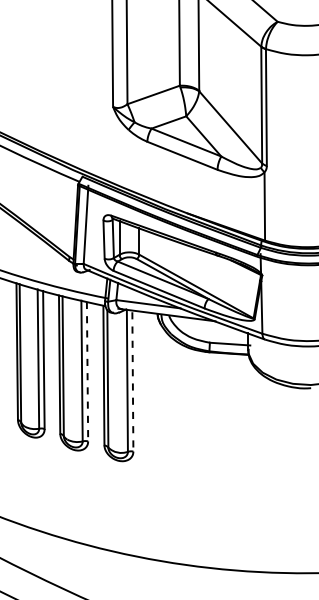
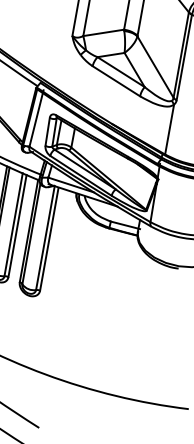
line: (87, 371) -> (17, 225), dashed -> solid
line: (132, 381) -> (49, 239), dashed -> solid

